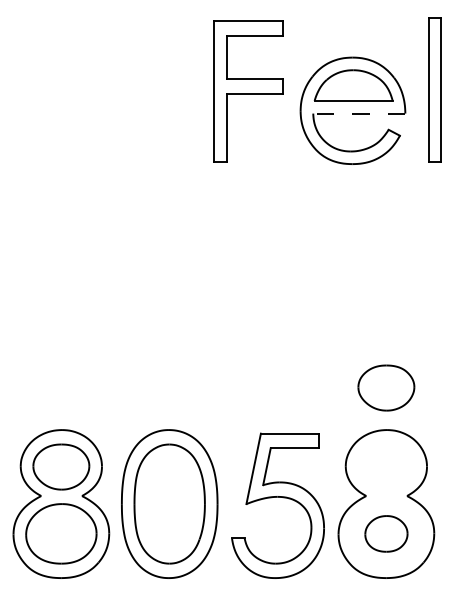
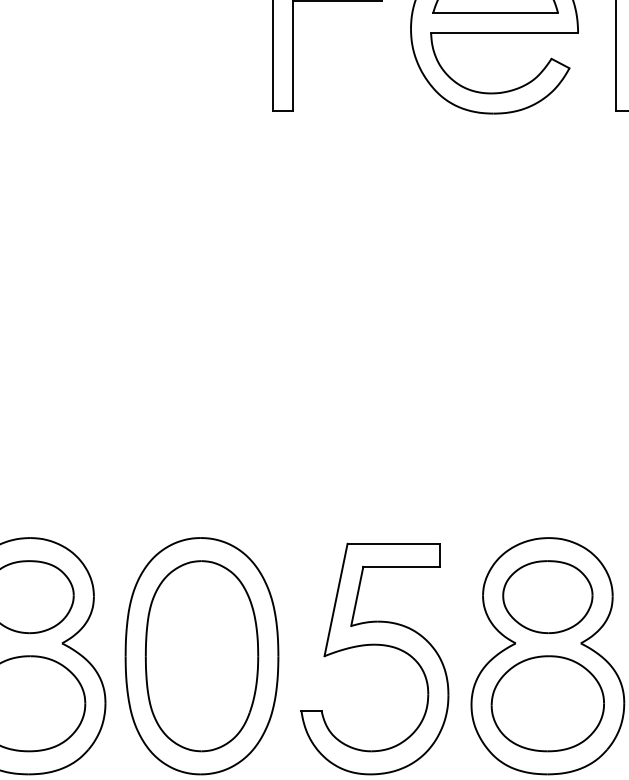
line: (358, 113) -> (503, 32), dashed -> solid
part: (386, 387) -> (548, 596), moved
part: (386, 533) -> (548, 703), size x1.67

